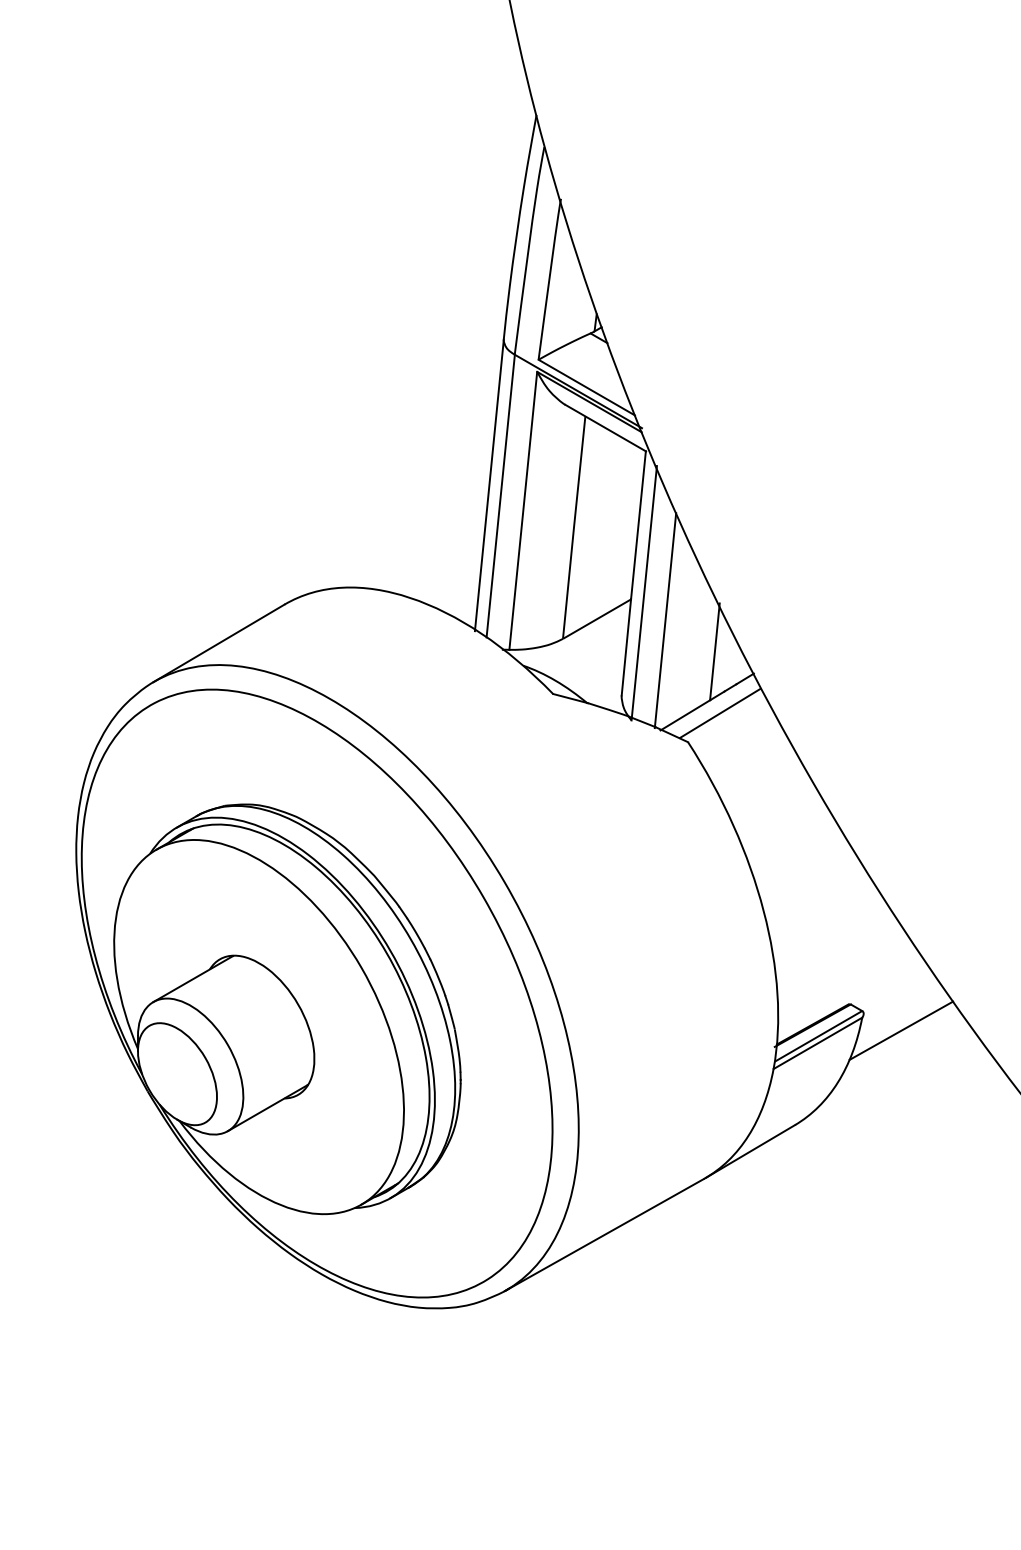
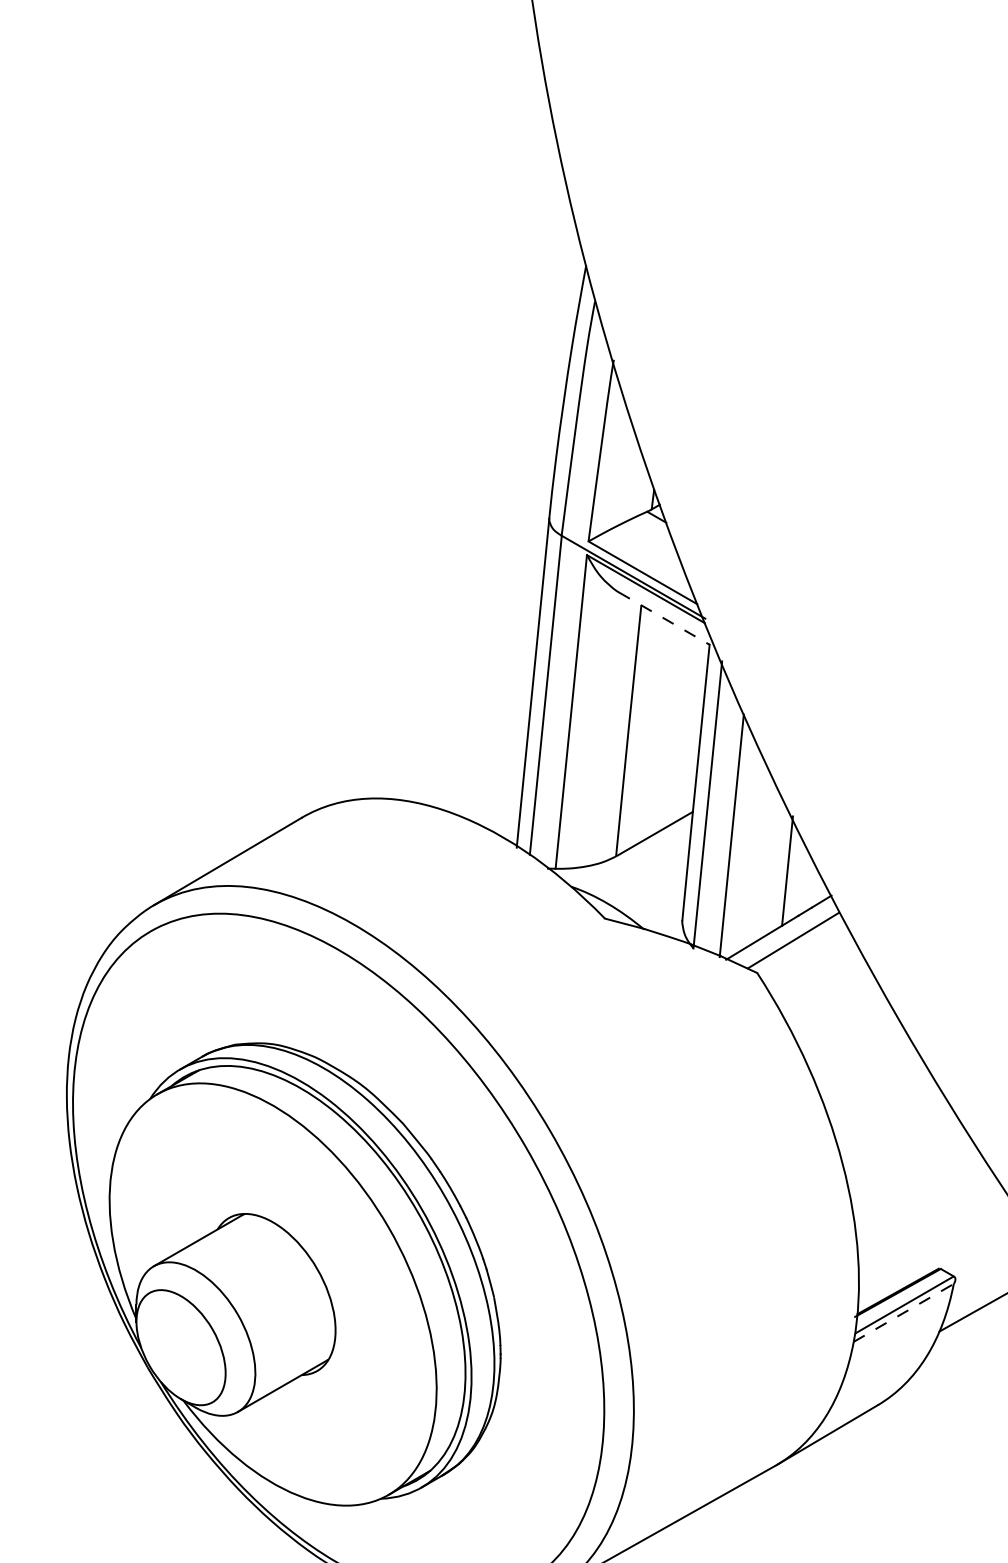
line: (606, 428) -> (665, 619), solid -> dashed
line: (818, 1043) -> (904, 1313), solid -> dashed

